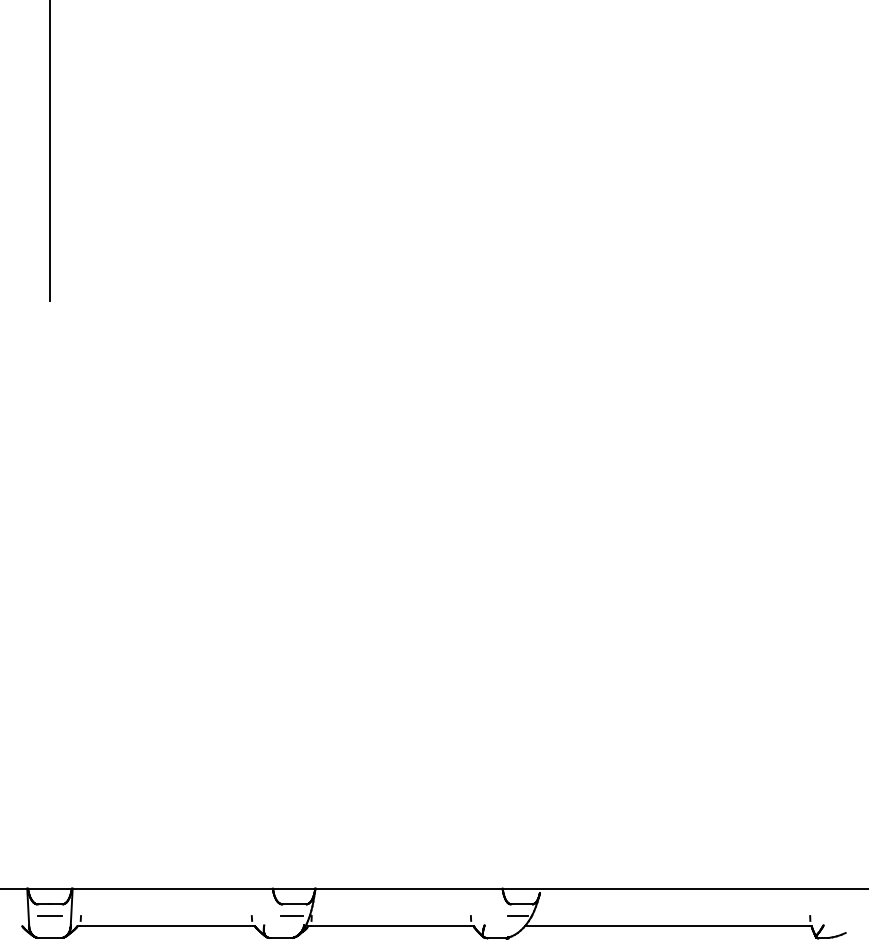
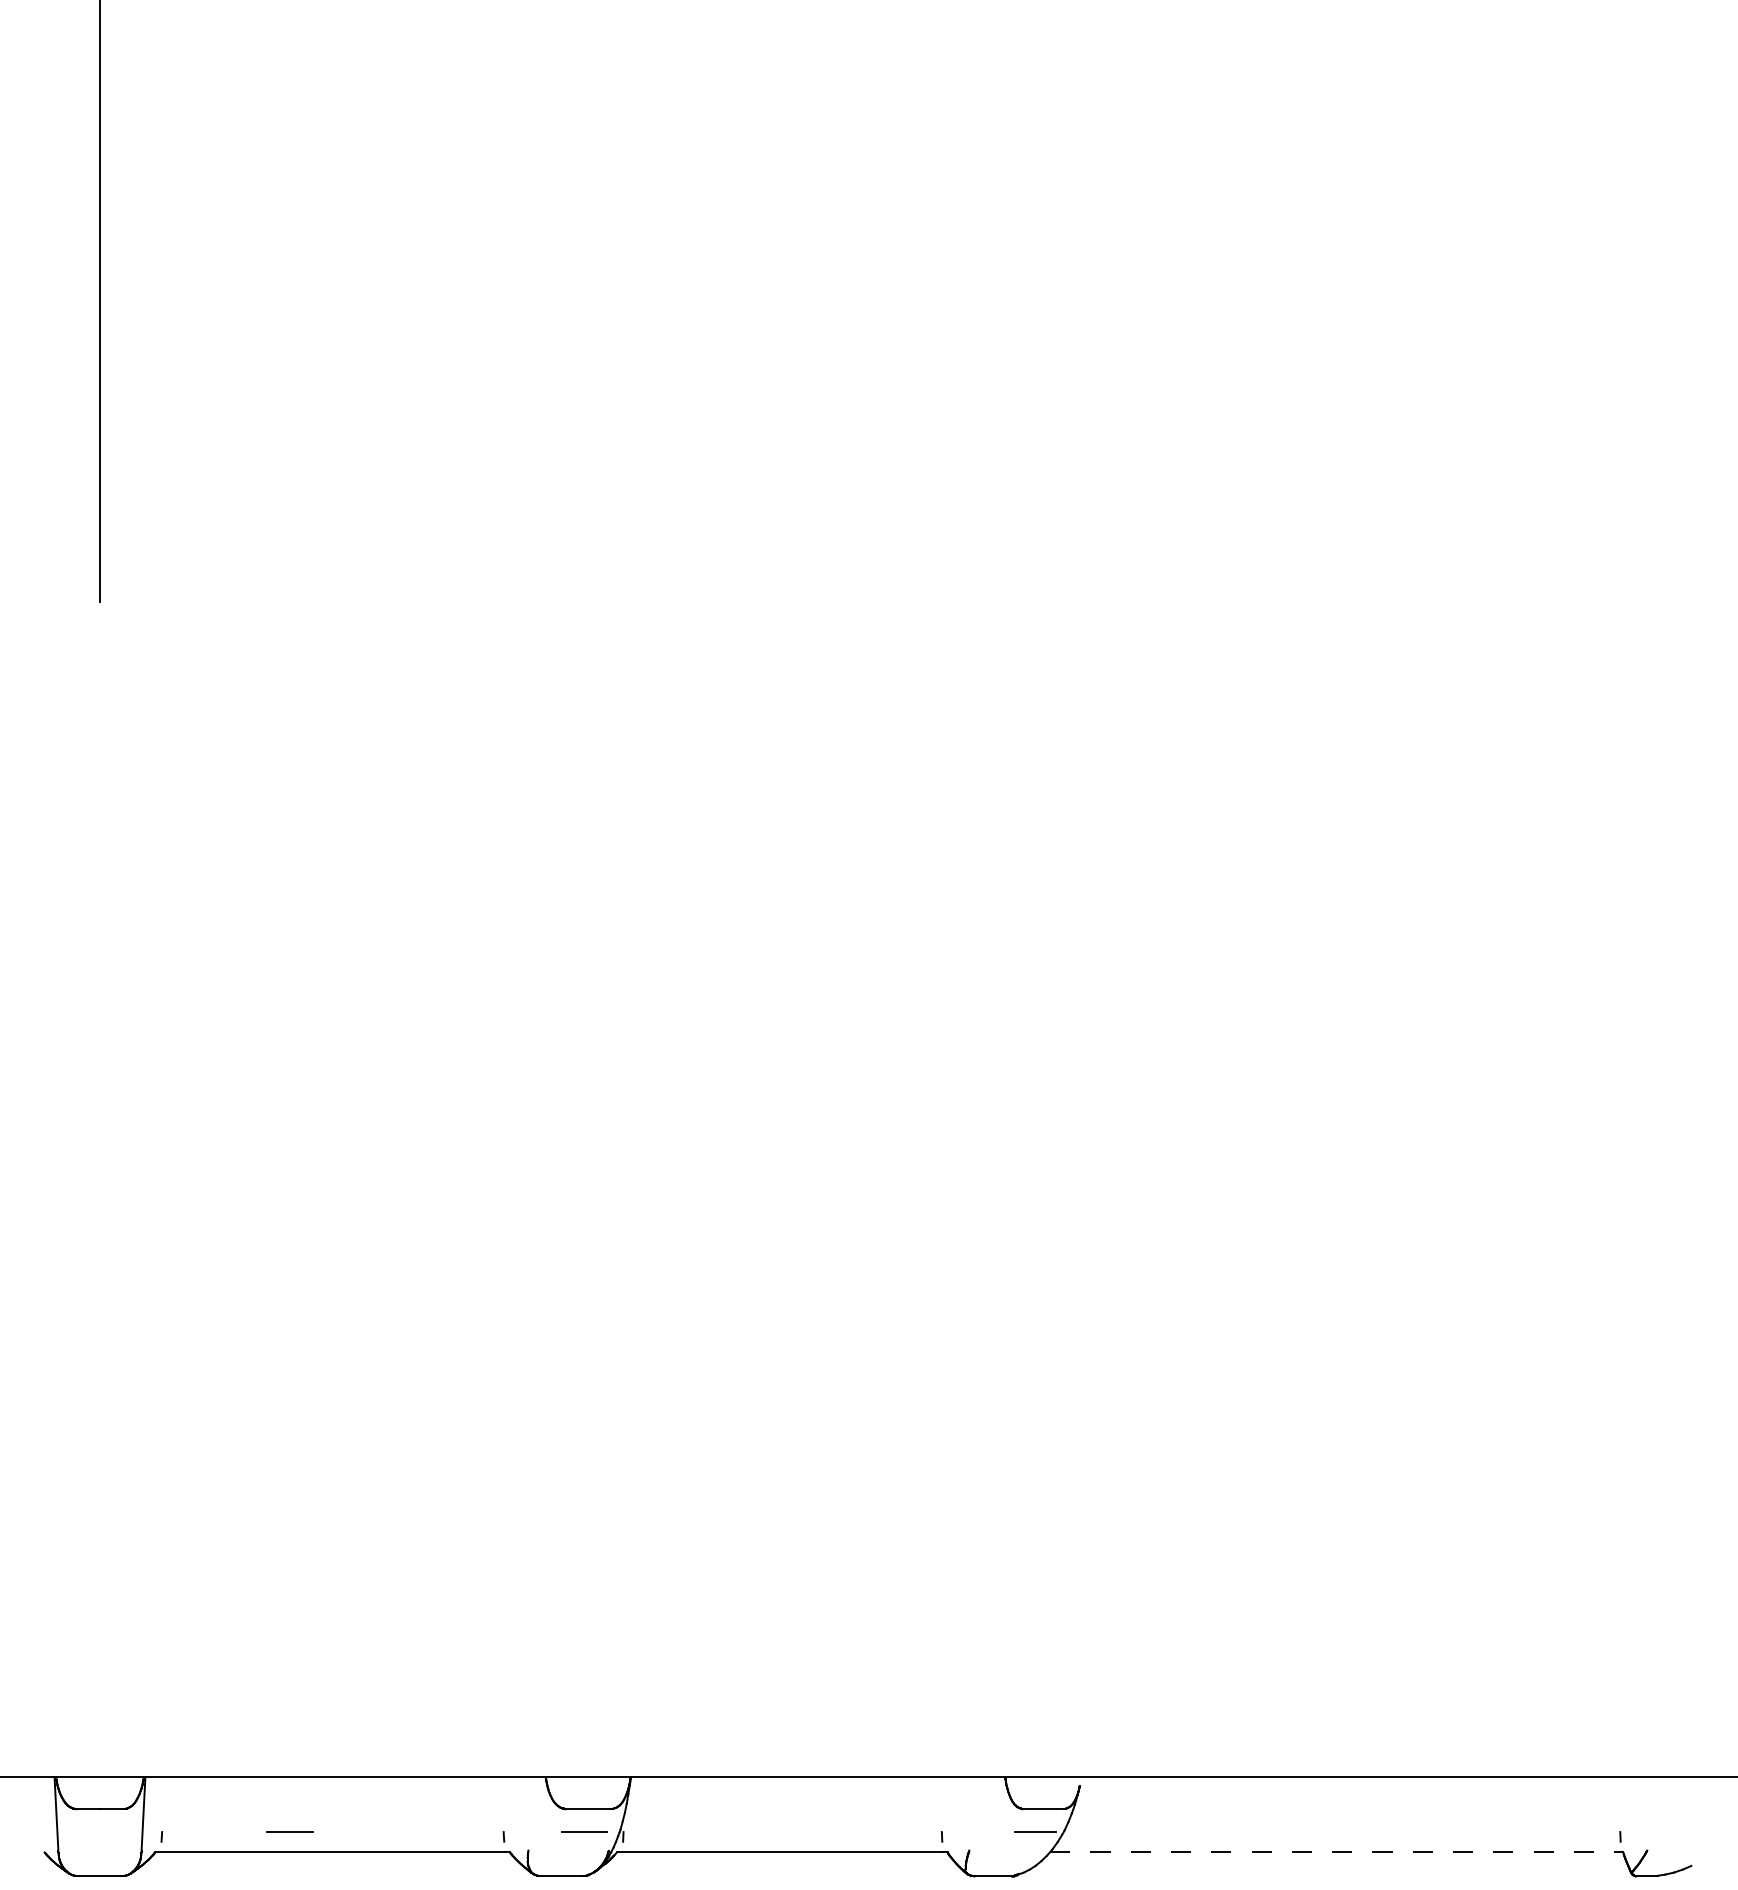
line: (49, 915) -> (289, 1830), moved
line: (667, 926) -> (1334, 1852), solid -> dashed

